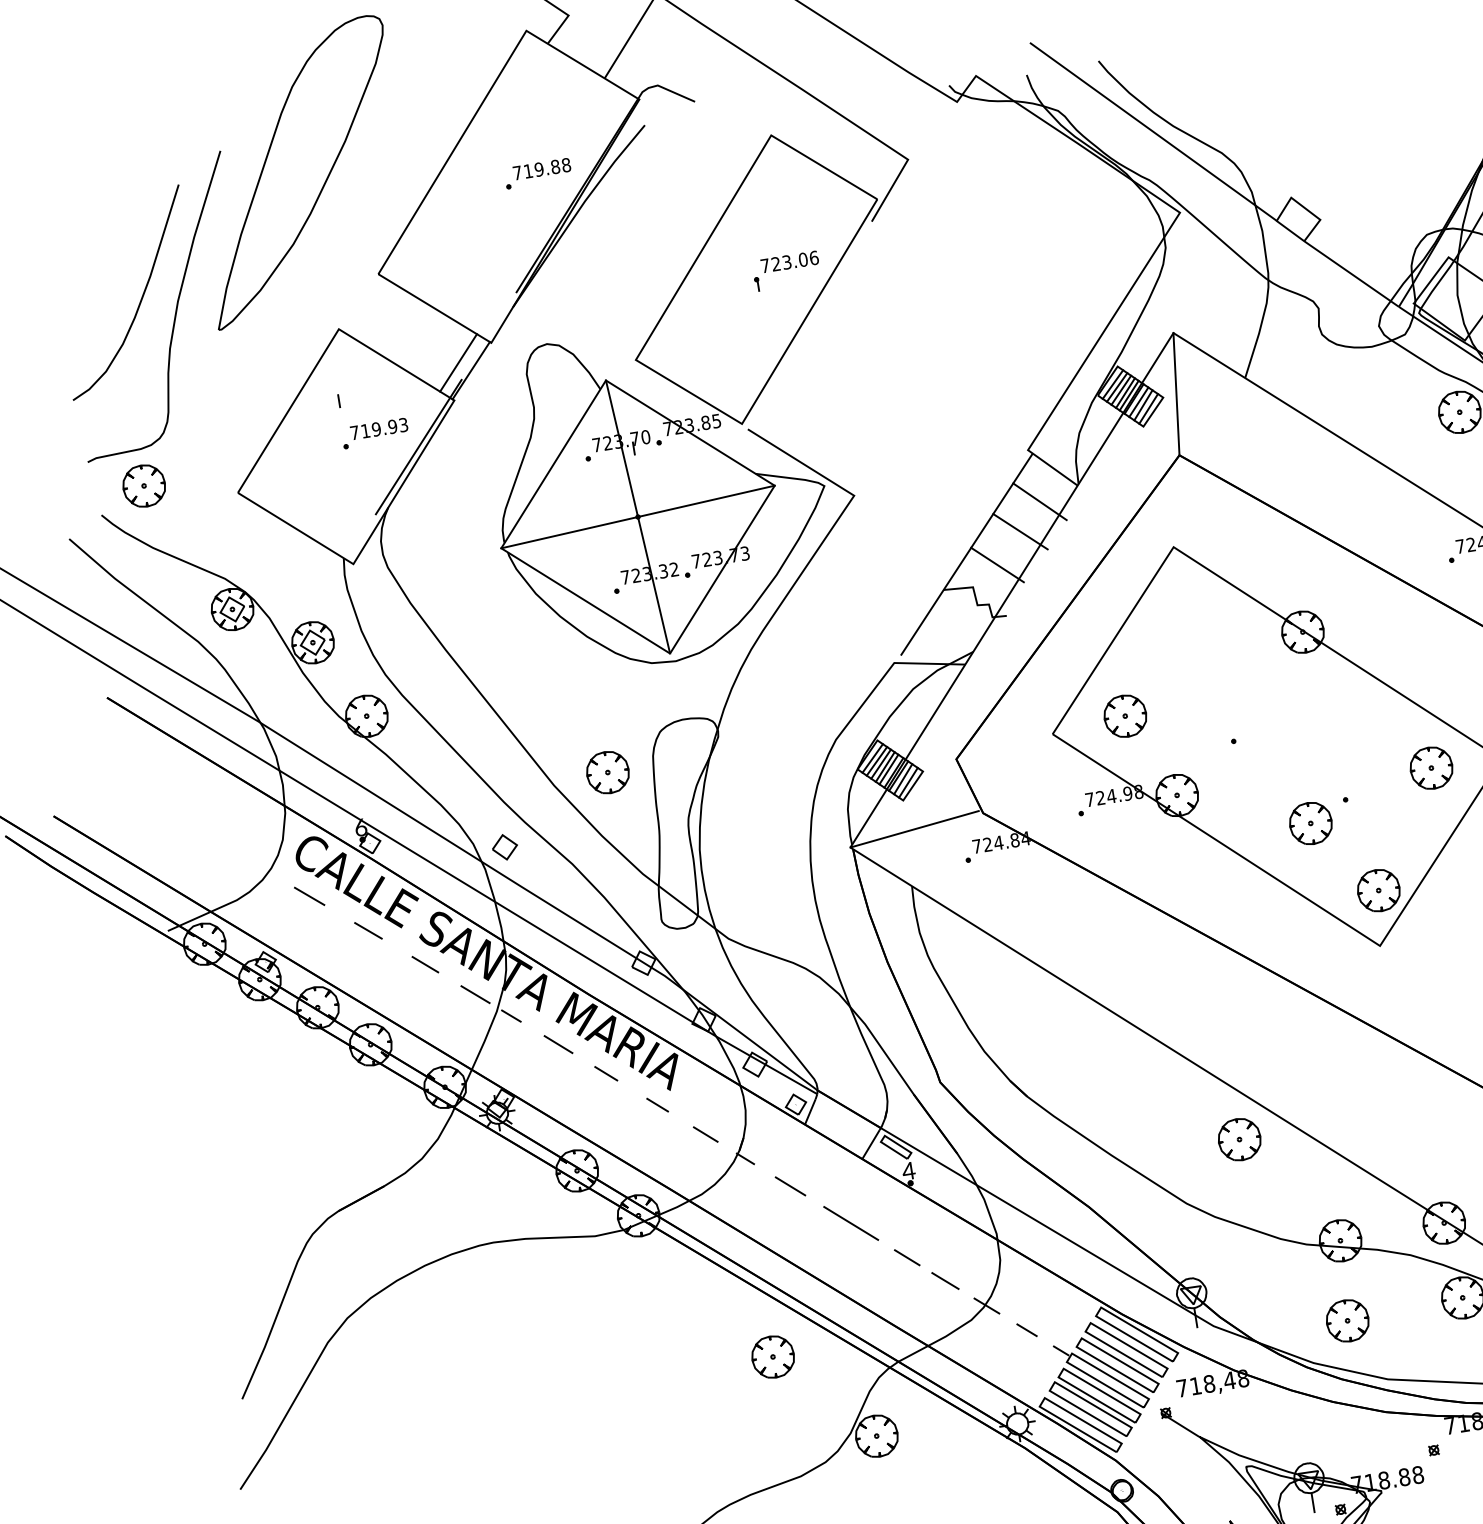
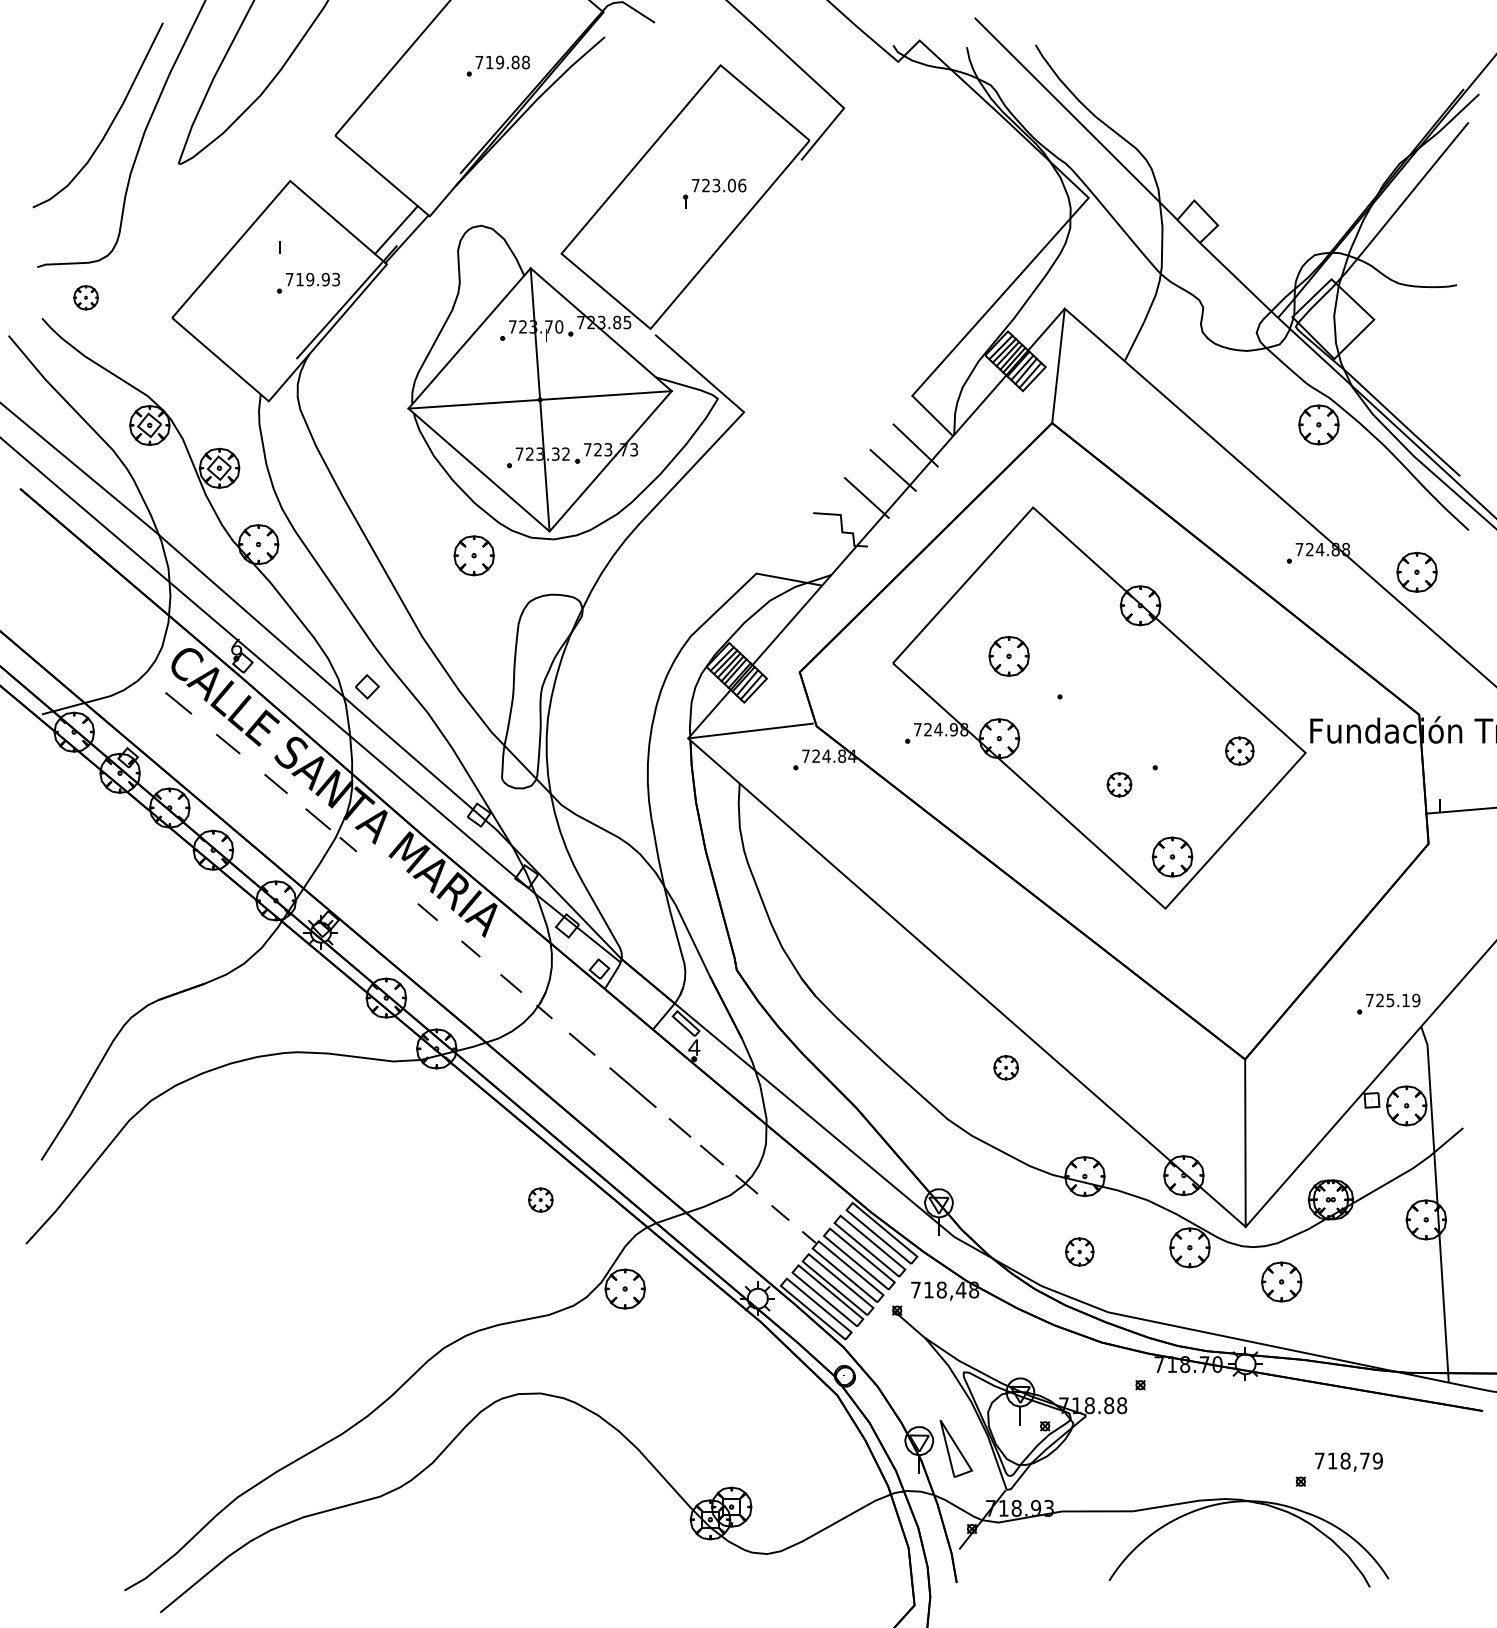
part: (143, 485) -> (85, 297), size x0.6
line: (966, 554) -> (839, 483), removed
part: (1124, 716) -> (1008, 656), moved
part: (1431, 767) -> (1239, 750), size x0.7
part: (607, 772) -> (473, 555), moved
part: (1310, 823) -> (1119, 784), size x0.6
line: (558, 1044) -> (387, 877), removed
part: (1238, 1139) -> (1005, 1067), size x0.6
part: (1347, 1320) -> (1079, 1251), size x0.7
part: (772, 1356) -> (540, 1199), size x0.6

